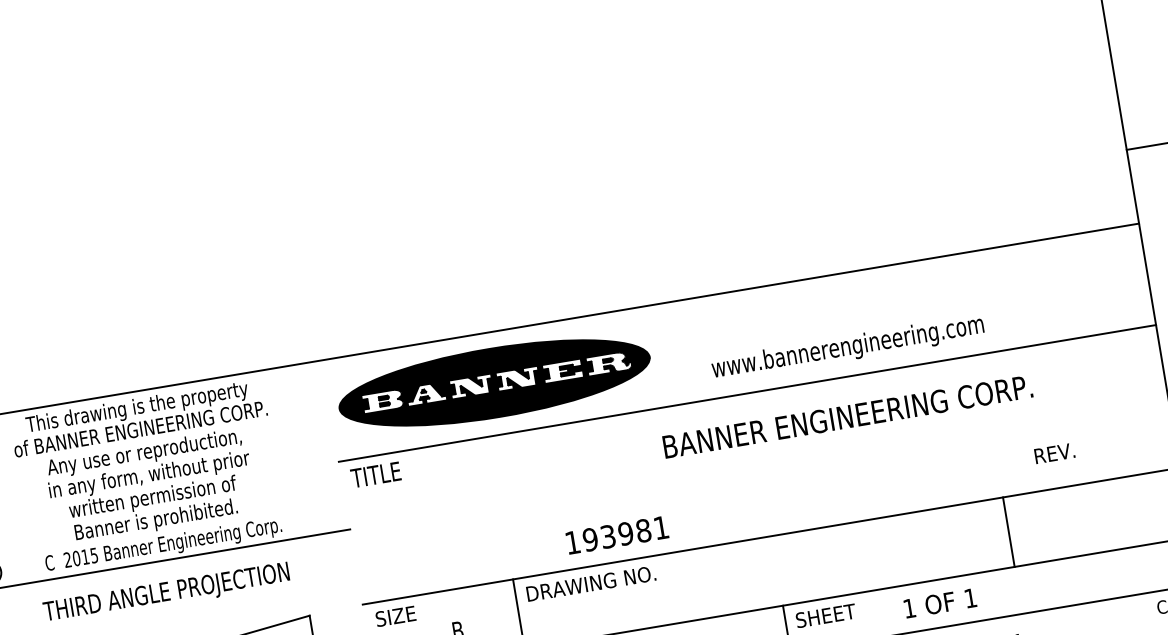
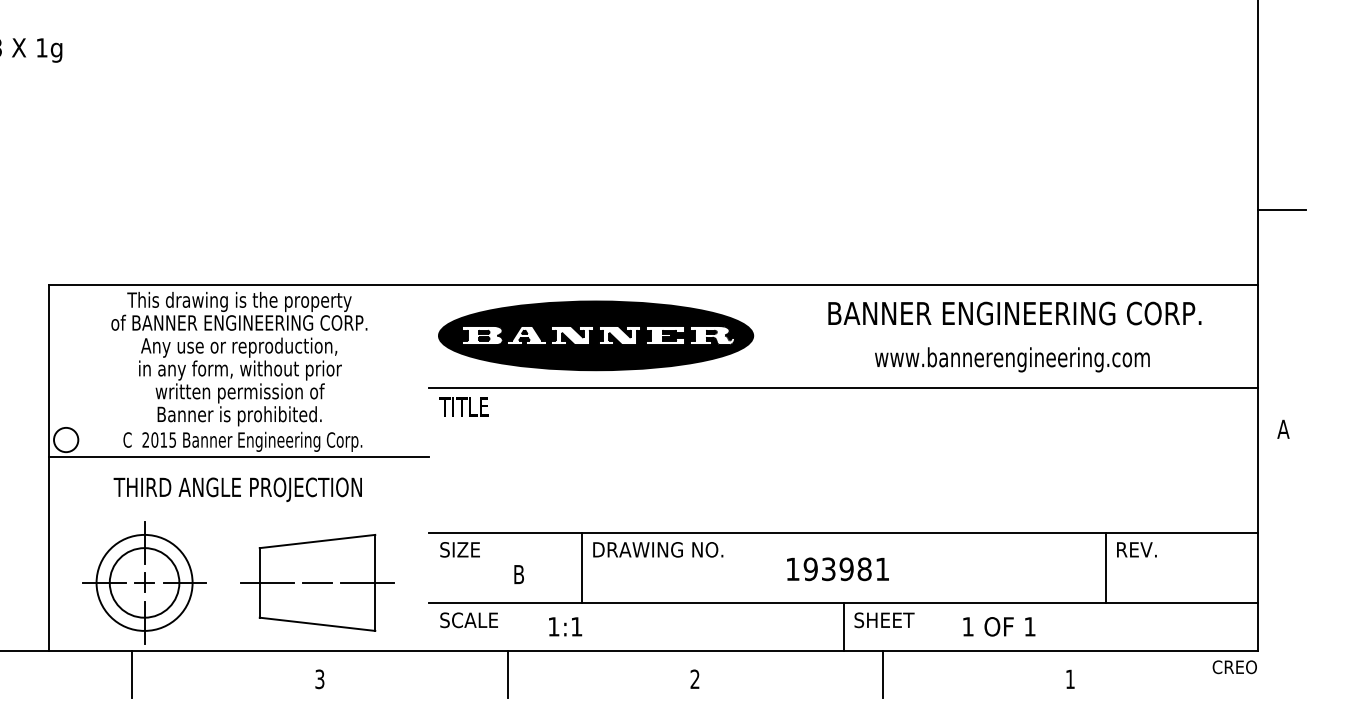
text: (848, 347) -> (1012, 359), moved
text: (847, 416) -> (1014, 313), moved
text: (1054, 453) -> (1136, 549), moved
line: (1008, 531) -> (1105, 567), moved
text: (616, 535) -> (837, 569), moved

